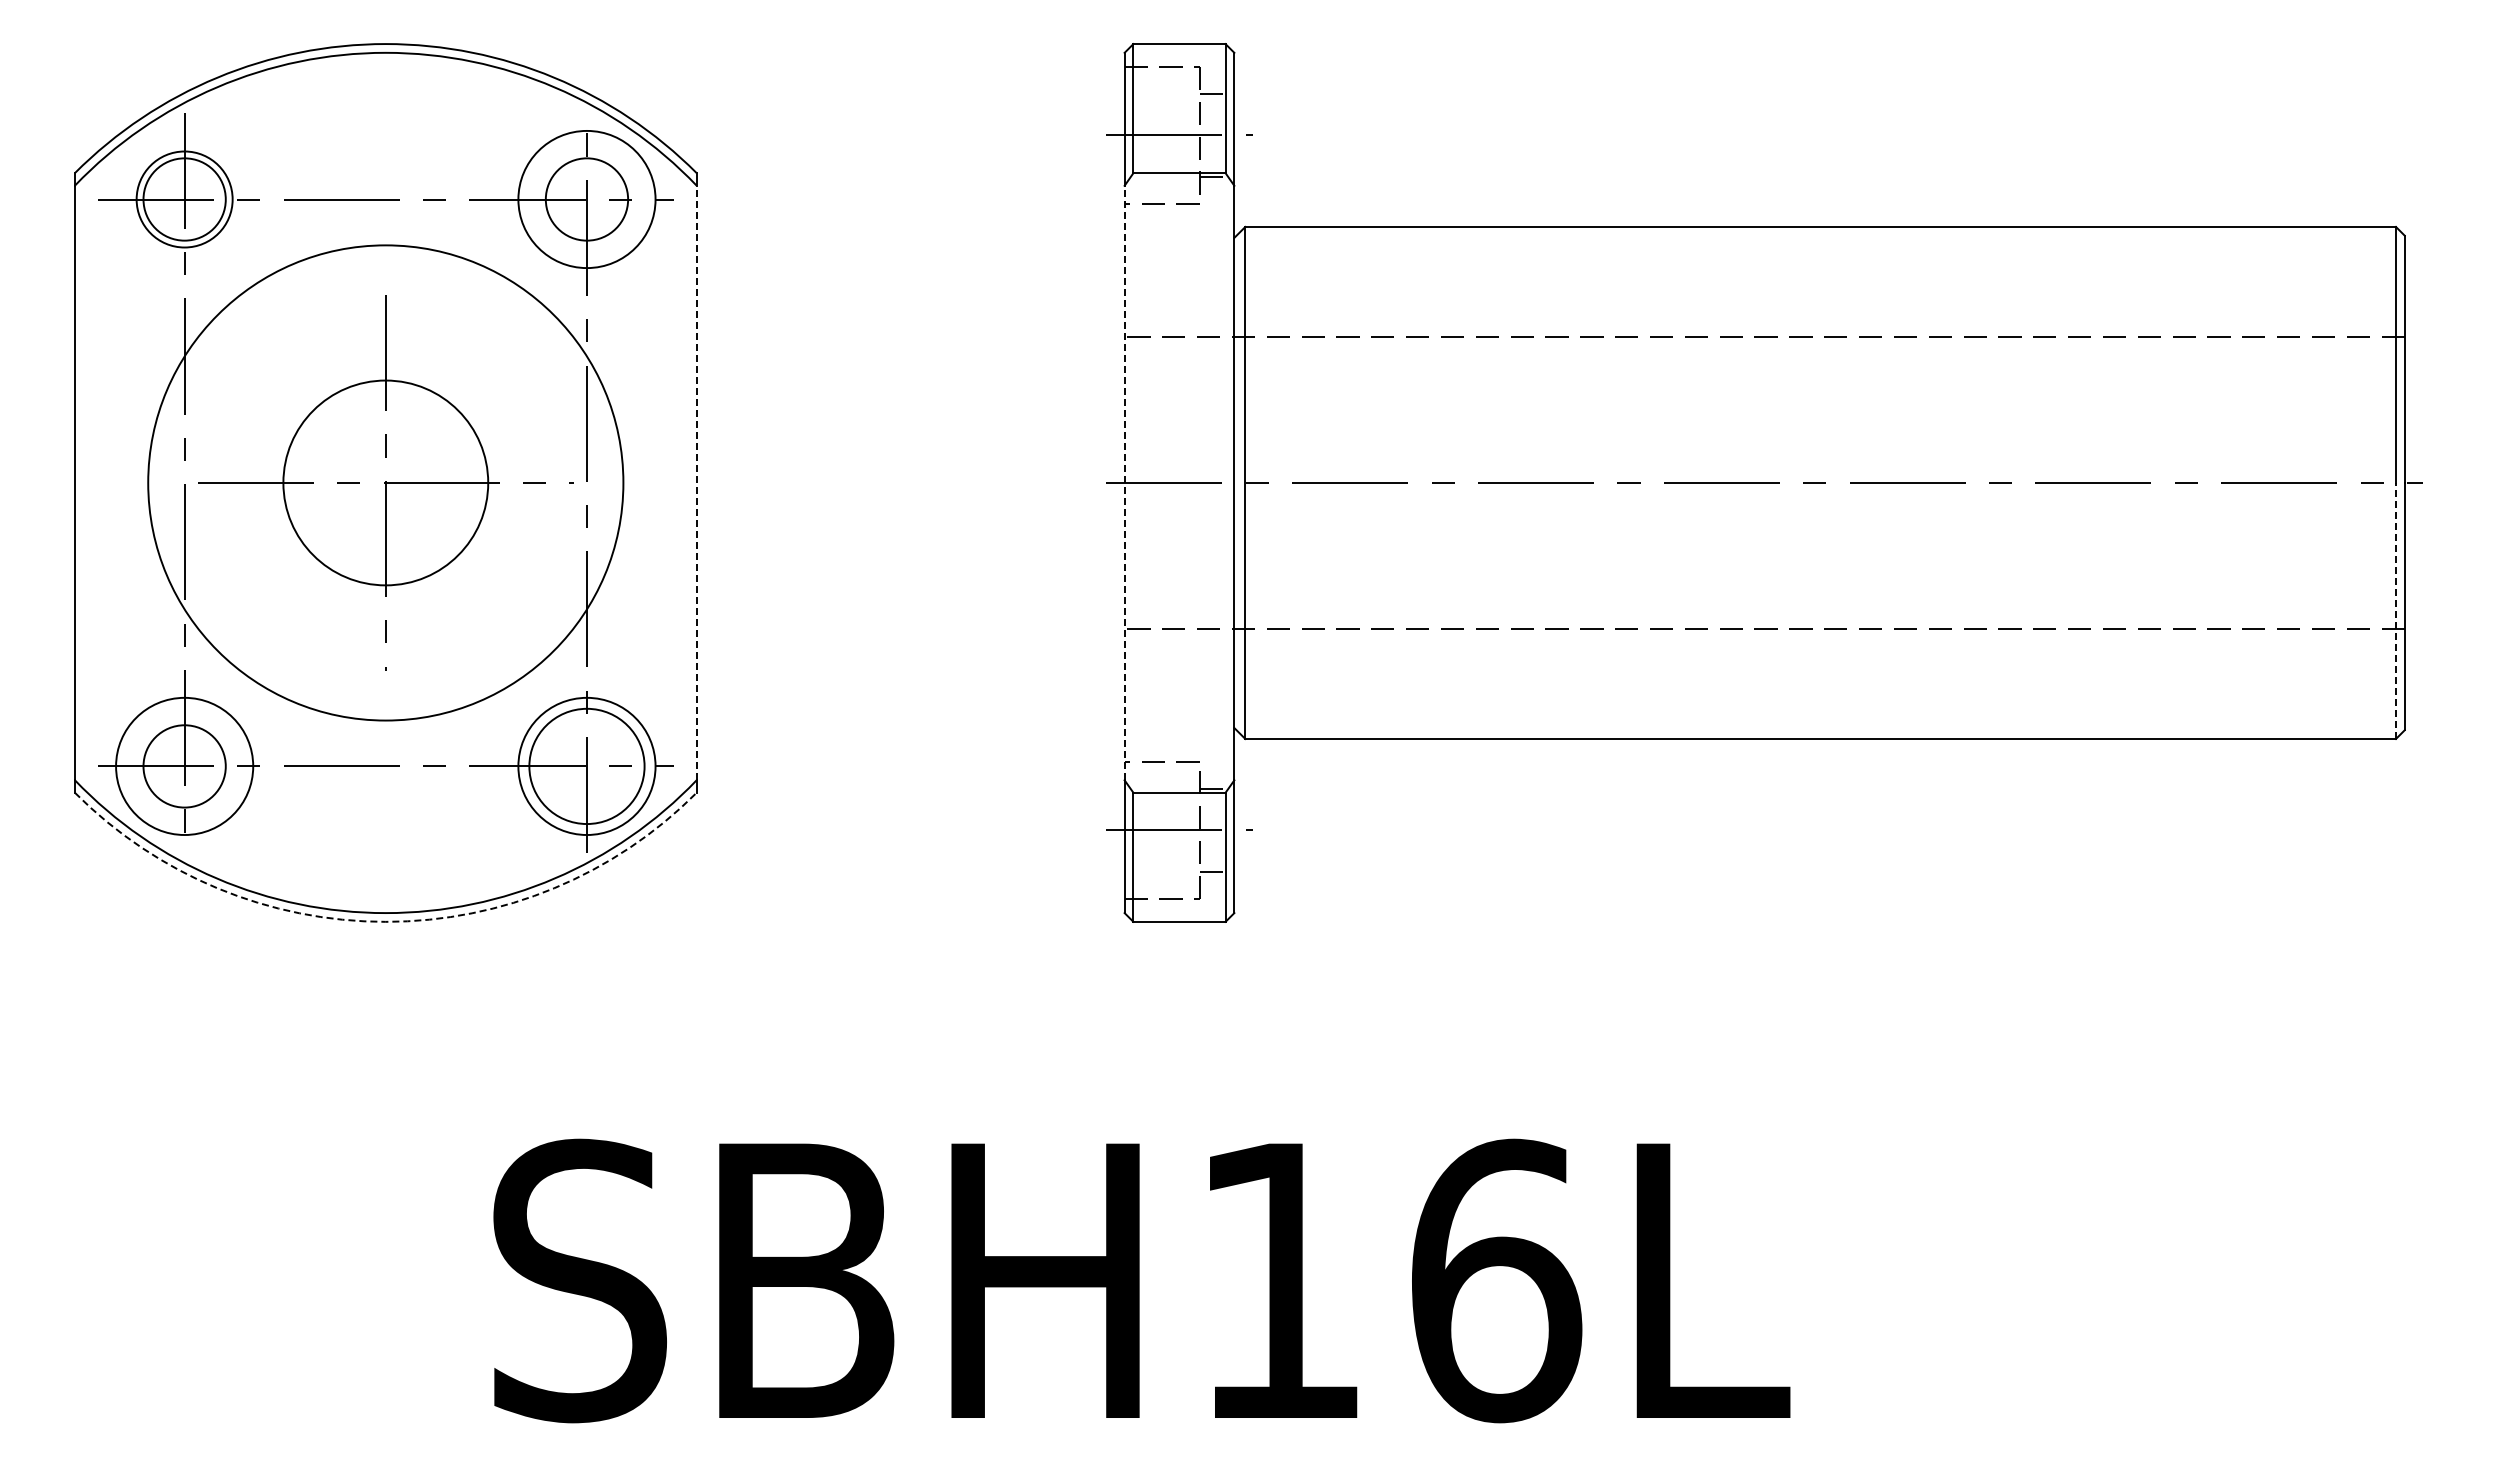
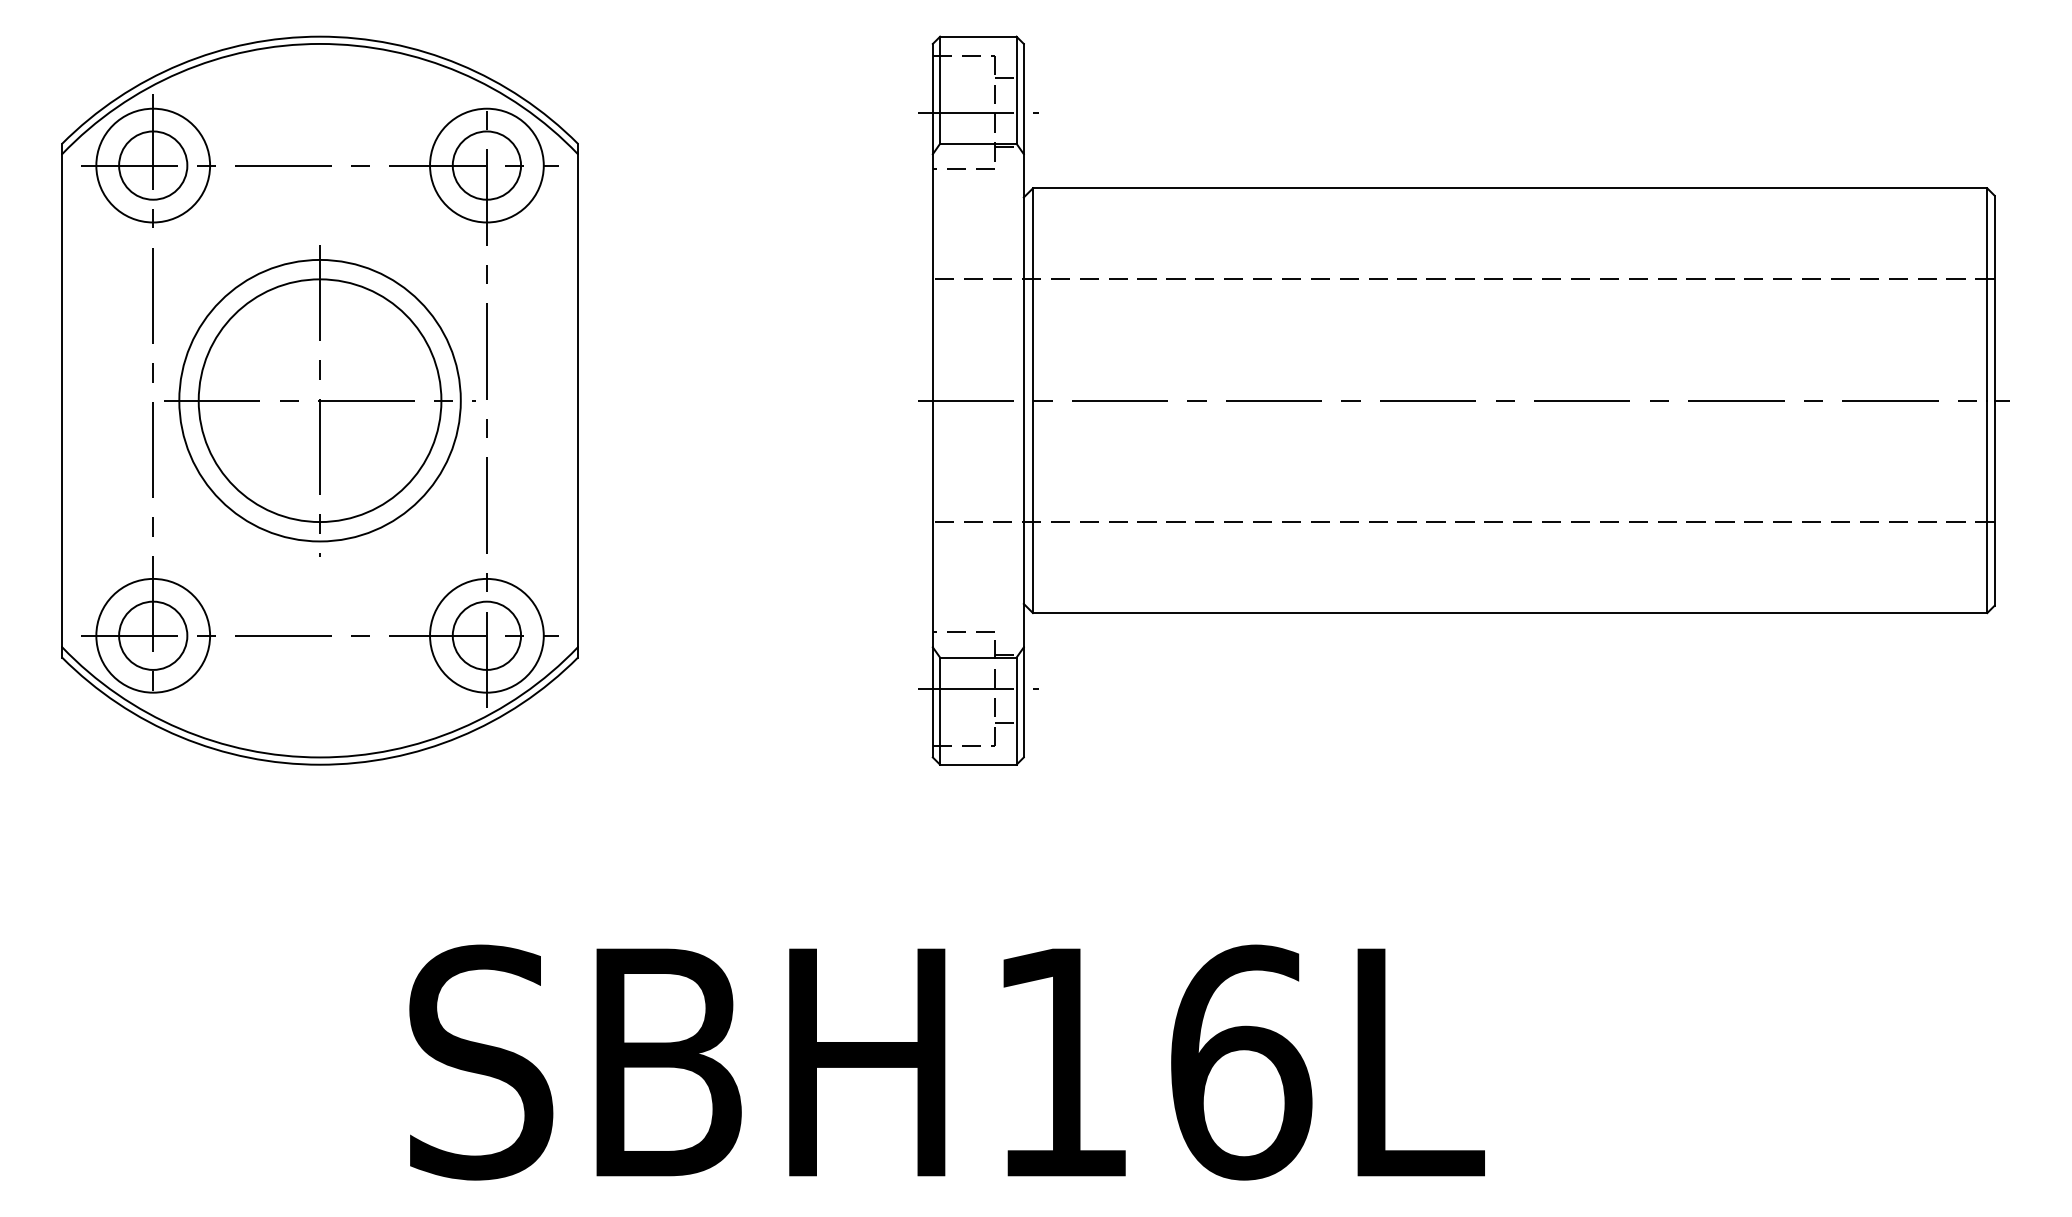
circle: (184, 199) -> (153, 165), size x1.43
circle: (385, 482) -> (319, 400), size x0.71
circle: (385, 482) -> (319, 400), size x1.43
line: (696, 482) -> (577, 400), dashed -> solid
line: (1124, 482) -> (932, 400), dashed -> solid
line: (2395, 610) -> (1986, 506), dashed -> solid
circle: (586, 766) -> (486, 635), size x0.71
arc: (385, 921) -> (319, 764), dashed -> solid

